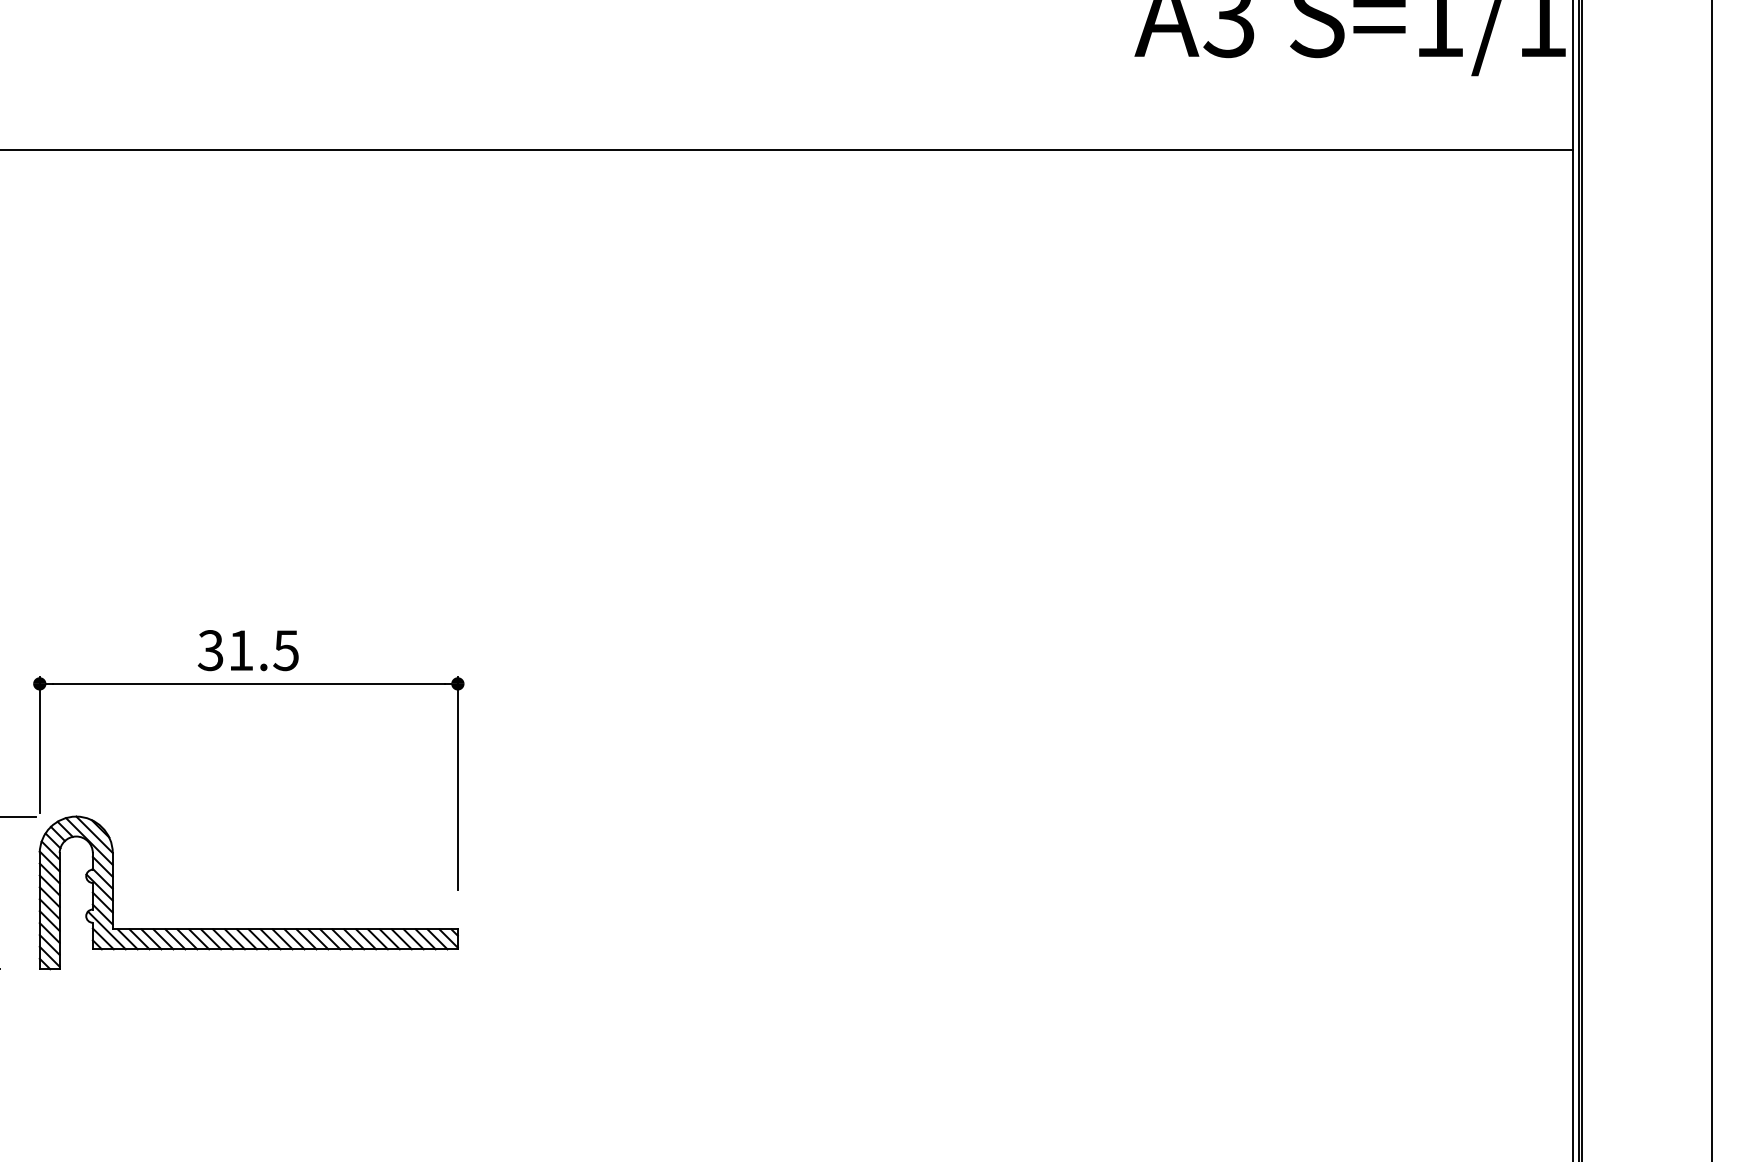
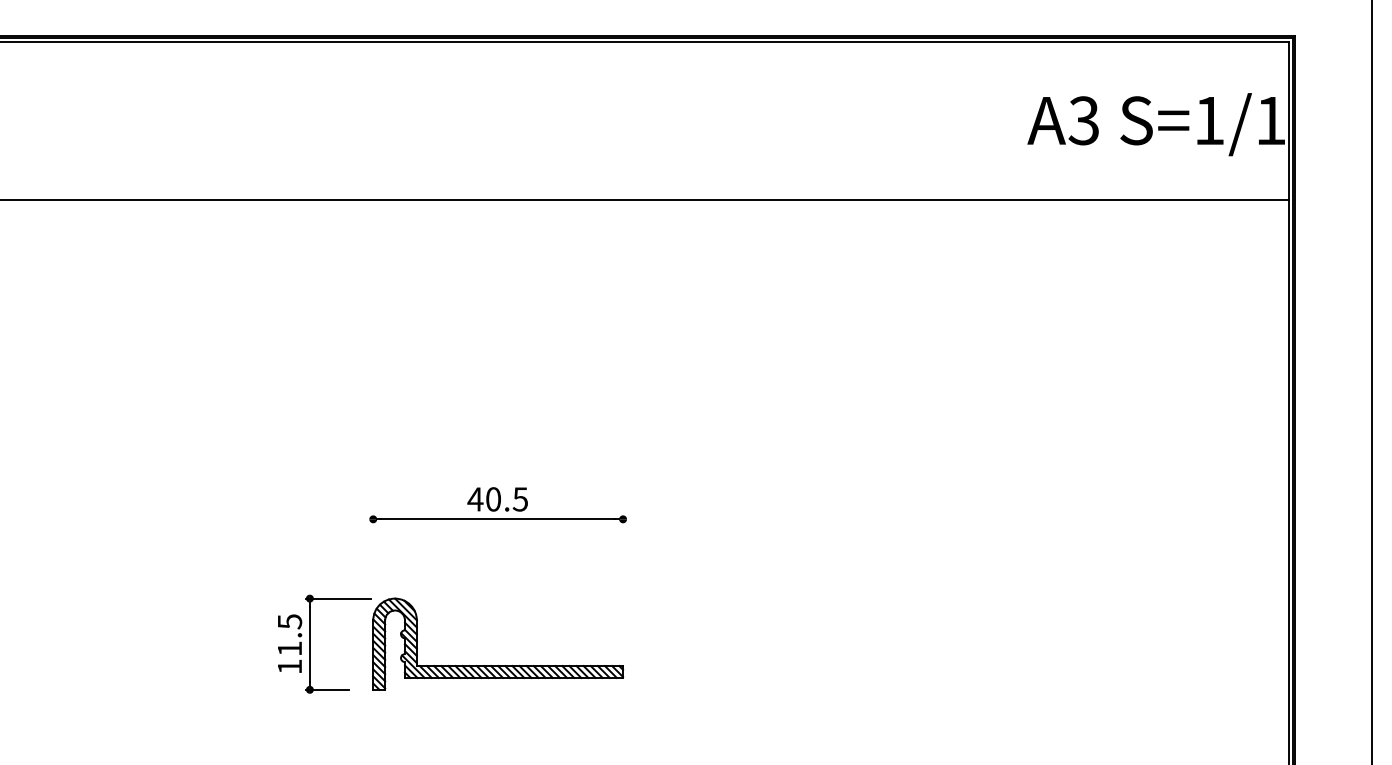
text: (224, 650) -> (483, 499), 31.5 -> 40.5
line: (40, 744) -> (373, 555), removed
line: (458, 782) -> (623, 578), removed

